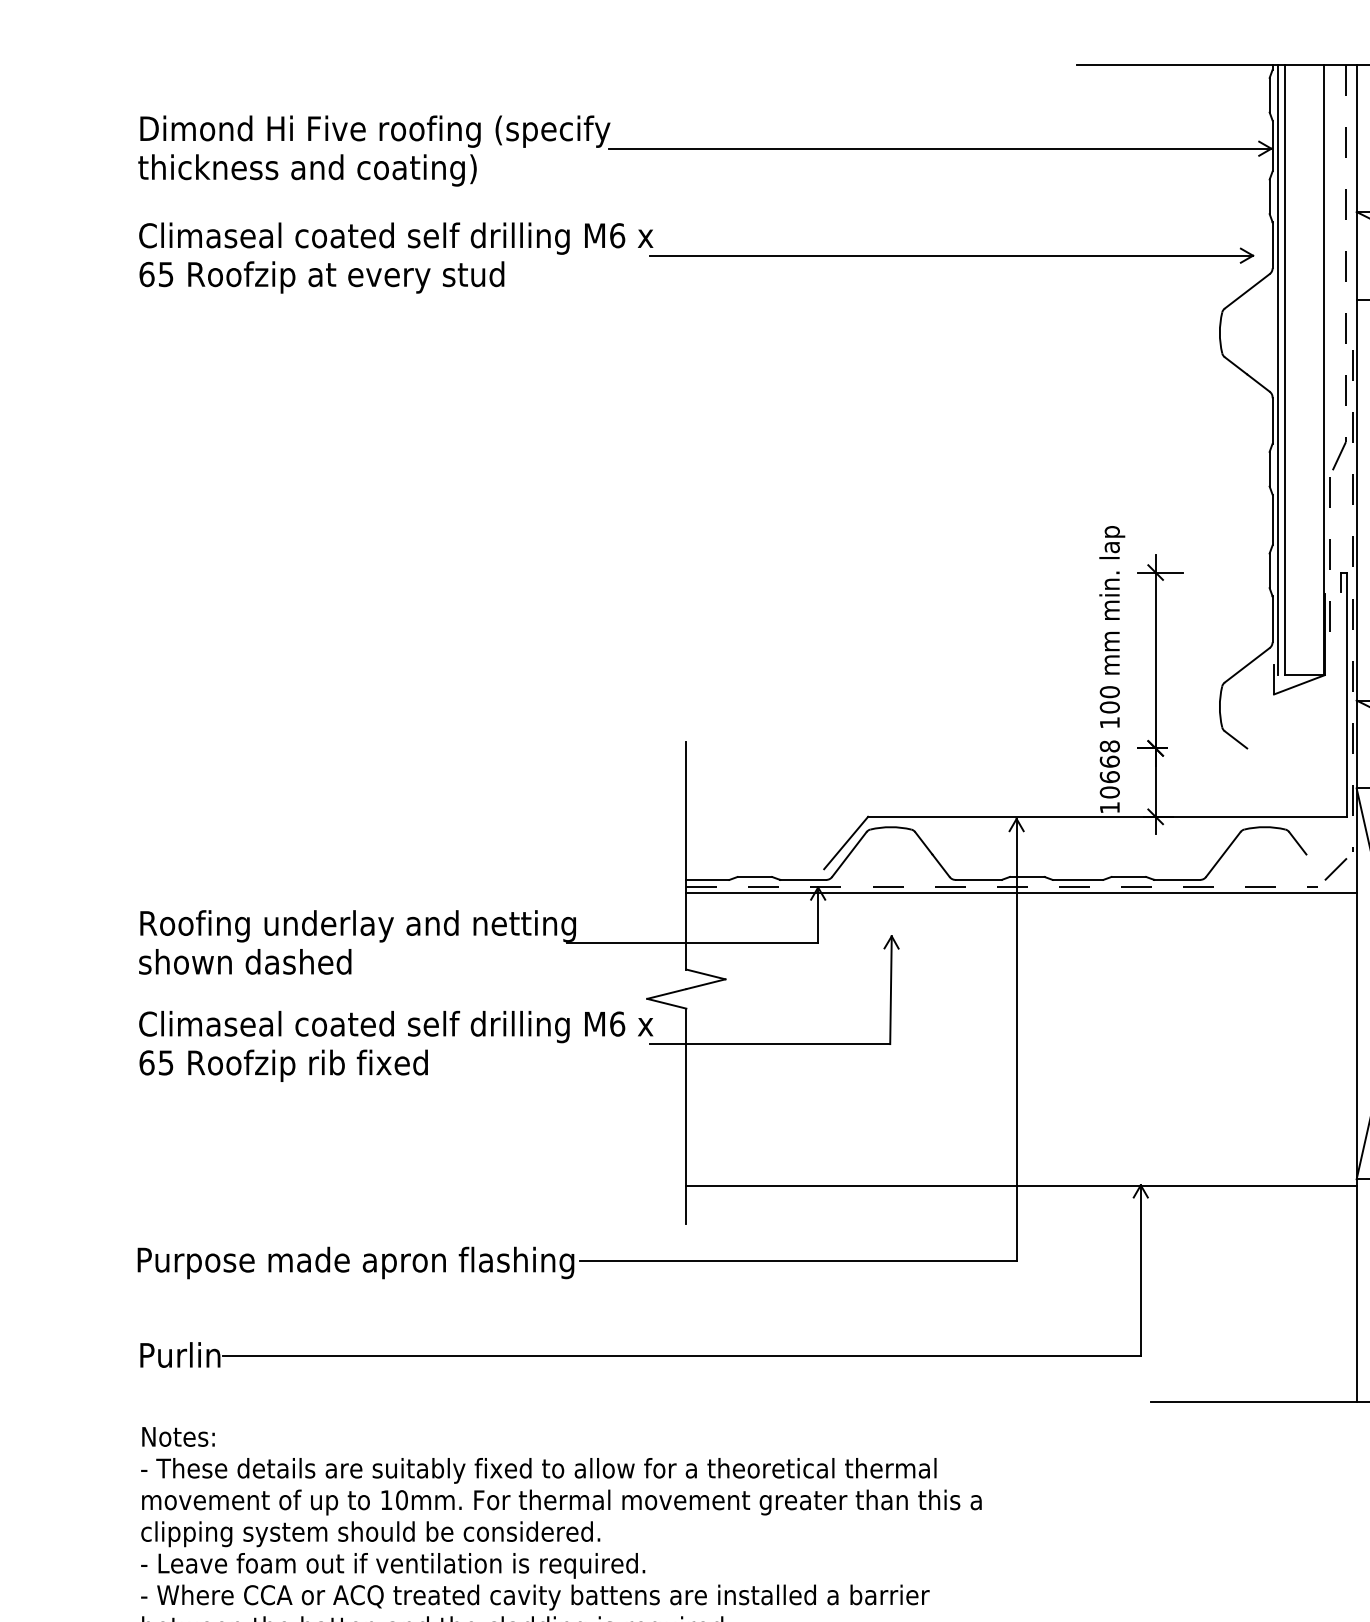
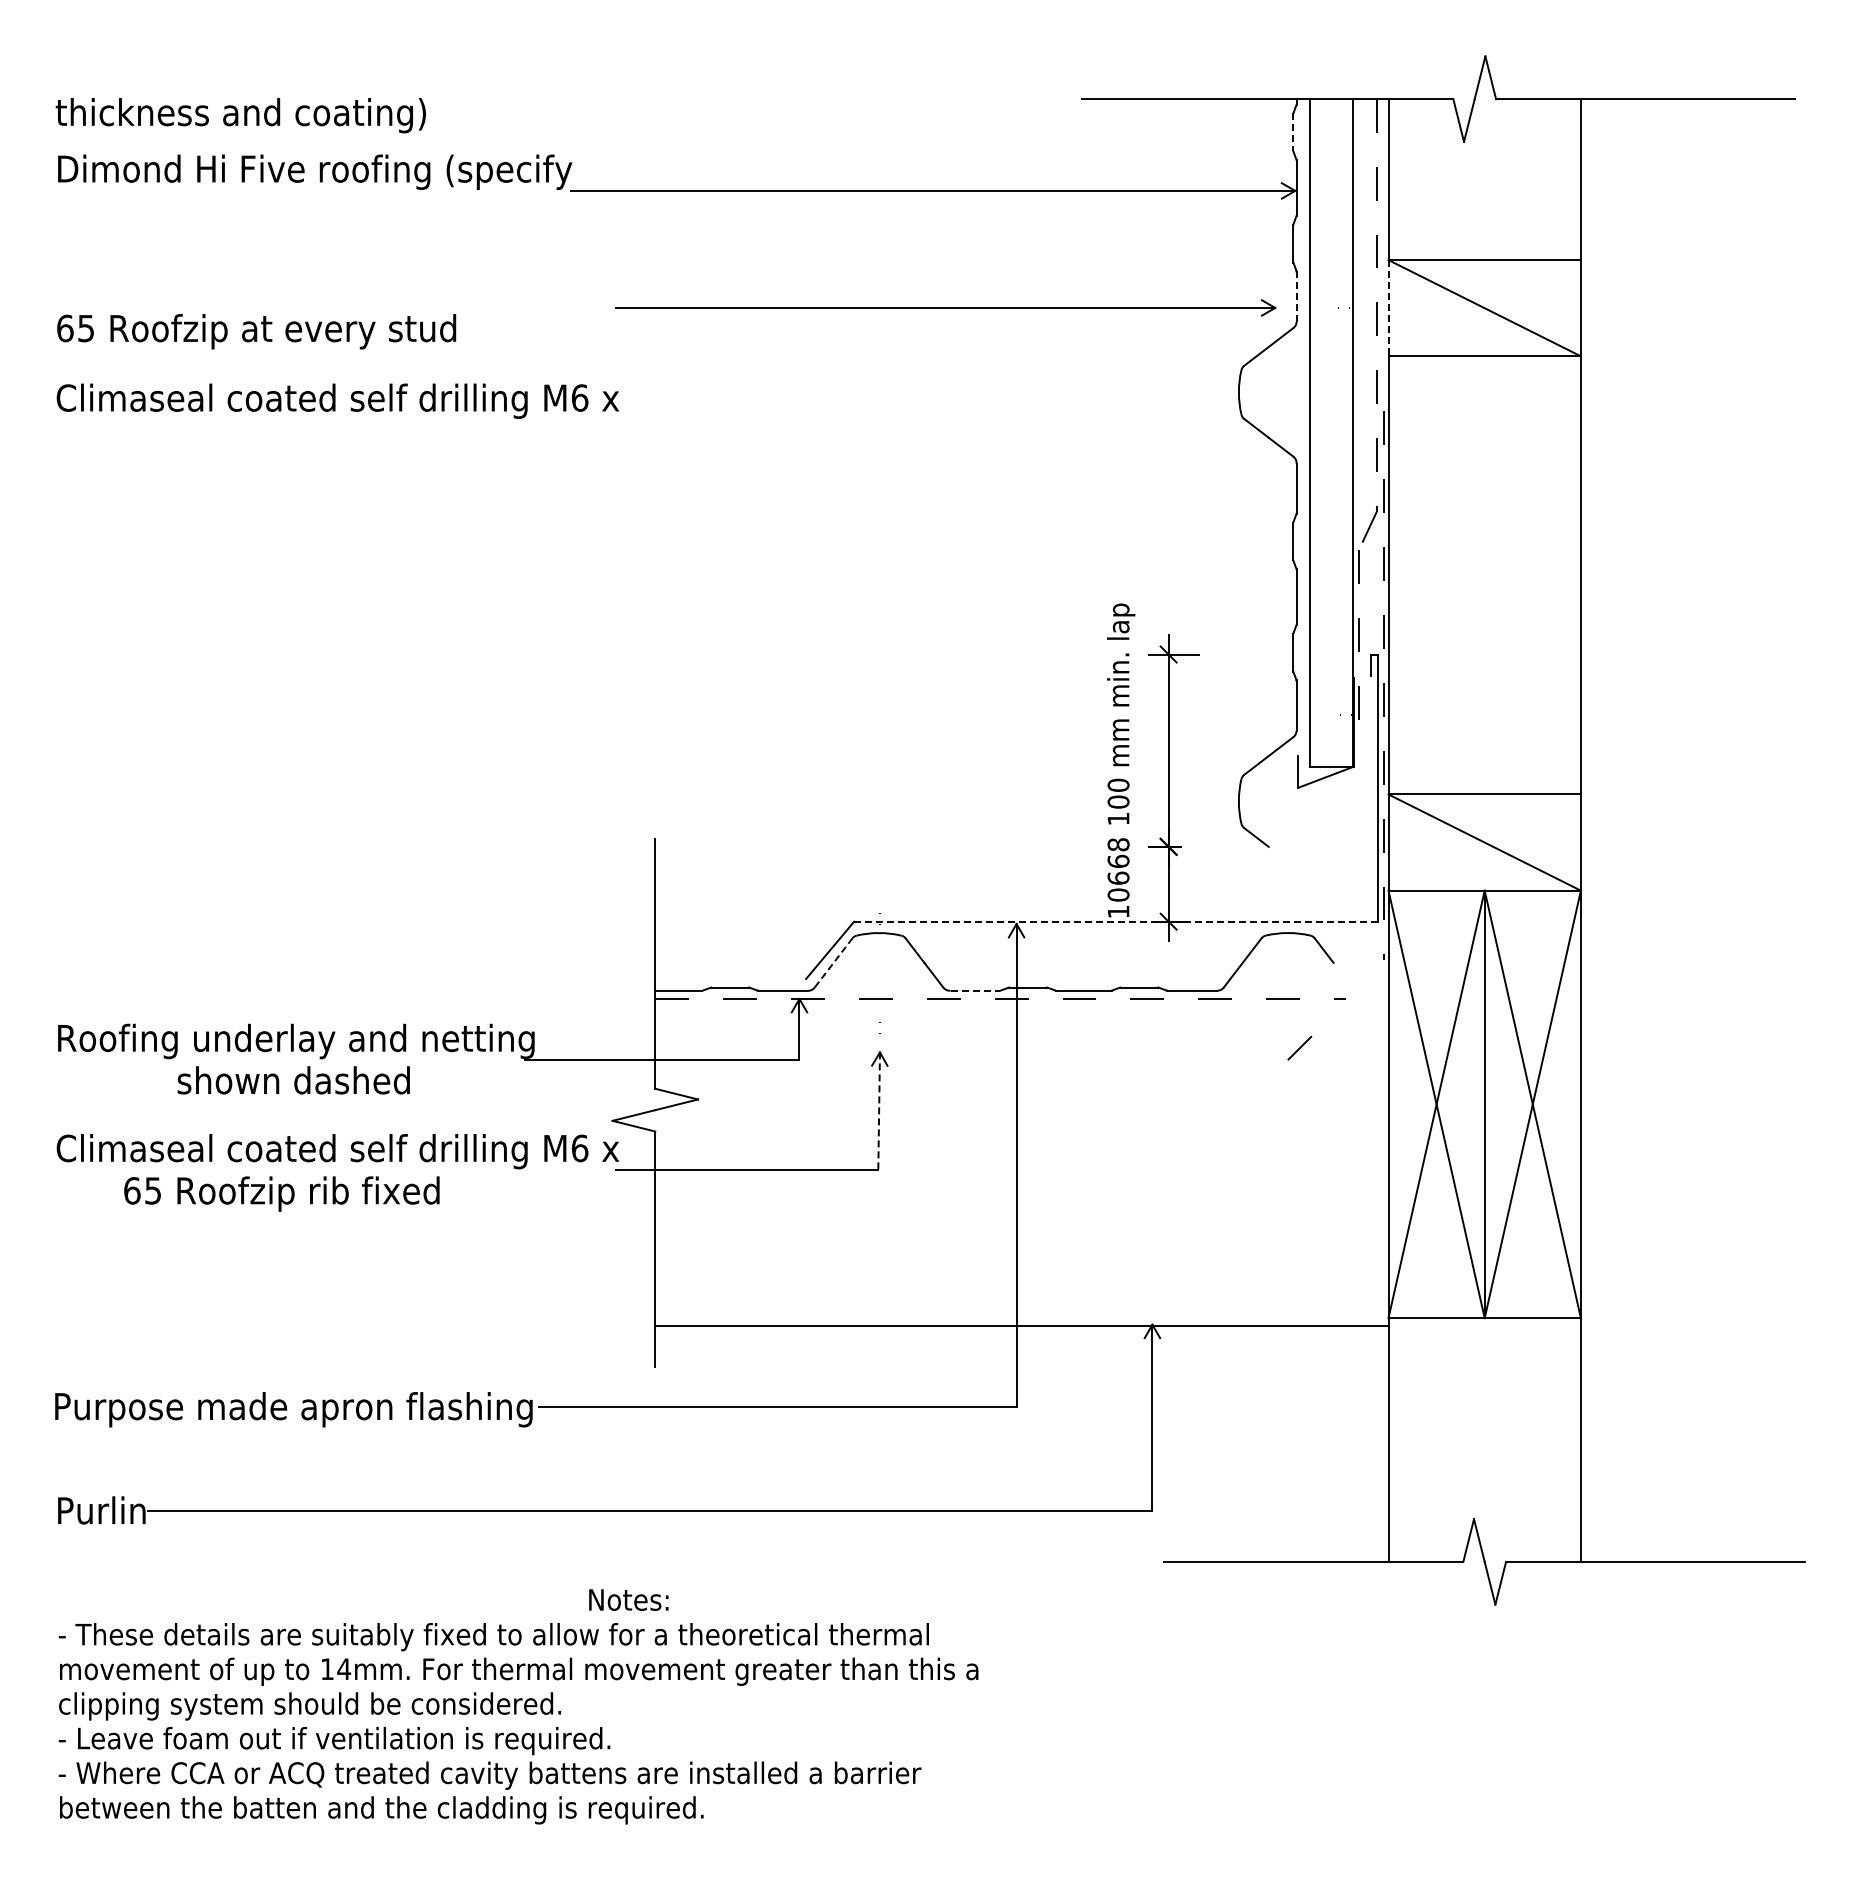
line: (1269, 95) -> (1293, 132), solid -> dashed
text: (307, 170) -> (240, 115), moved
text: (395, 237) -> (337, 400), moved
line: (1272, 246) -> (1296, 297), solid -> dashed
line: (1356, 256) -> (1388, 308), solid -> dashed
line: (1278, 369) -> (1302, 432), removed
line: (1107, 816) -> (1115, 921), solid -> dashed
line: (849, 854) -> (833, 962), solid -> dashed
line: (1335, 868) -> (1299, 1047), moved
line: (979, 879) -> (975, 990), solid -> dashed
line: (1021, 893) -> (1021, 1005), removed
text: (244, 961) -> (293, 1080), moved
line: (891, 990) -> (879, 1111), solid -> dashed
text: (283, 1065) -> (281, 1193), moved
text: (178, 1436) -> (628, 1599), moved
text: (402, 1500) -> (344, 1669), 10mm. -> 14mm.

